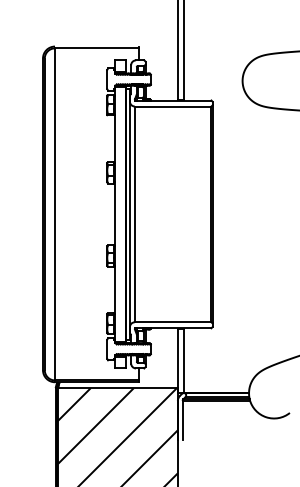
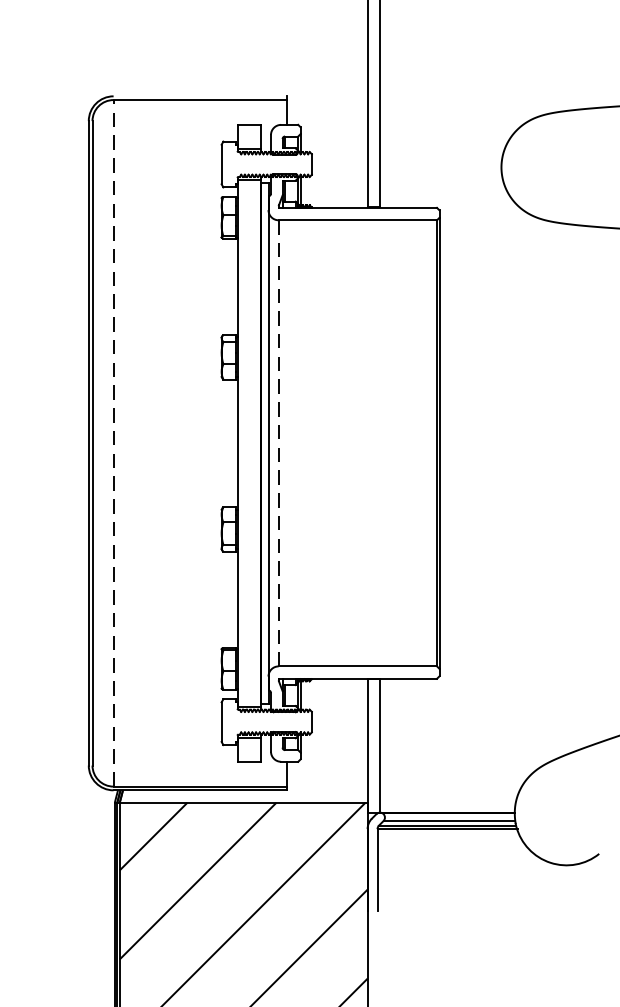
line: (55, 213) -> (114, 441), solid -> dashed
line: (134, 214) -> (277, 443), solid -> dashed

